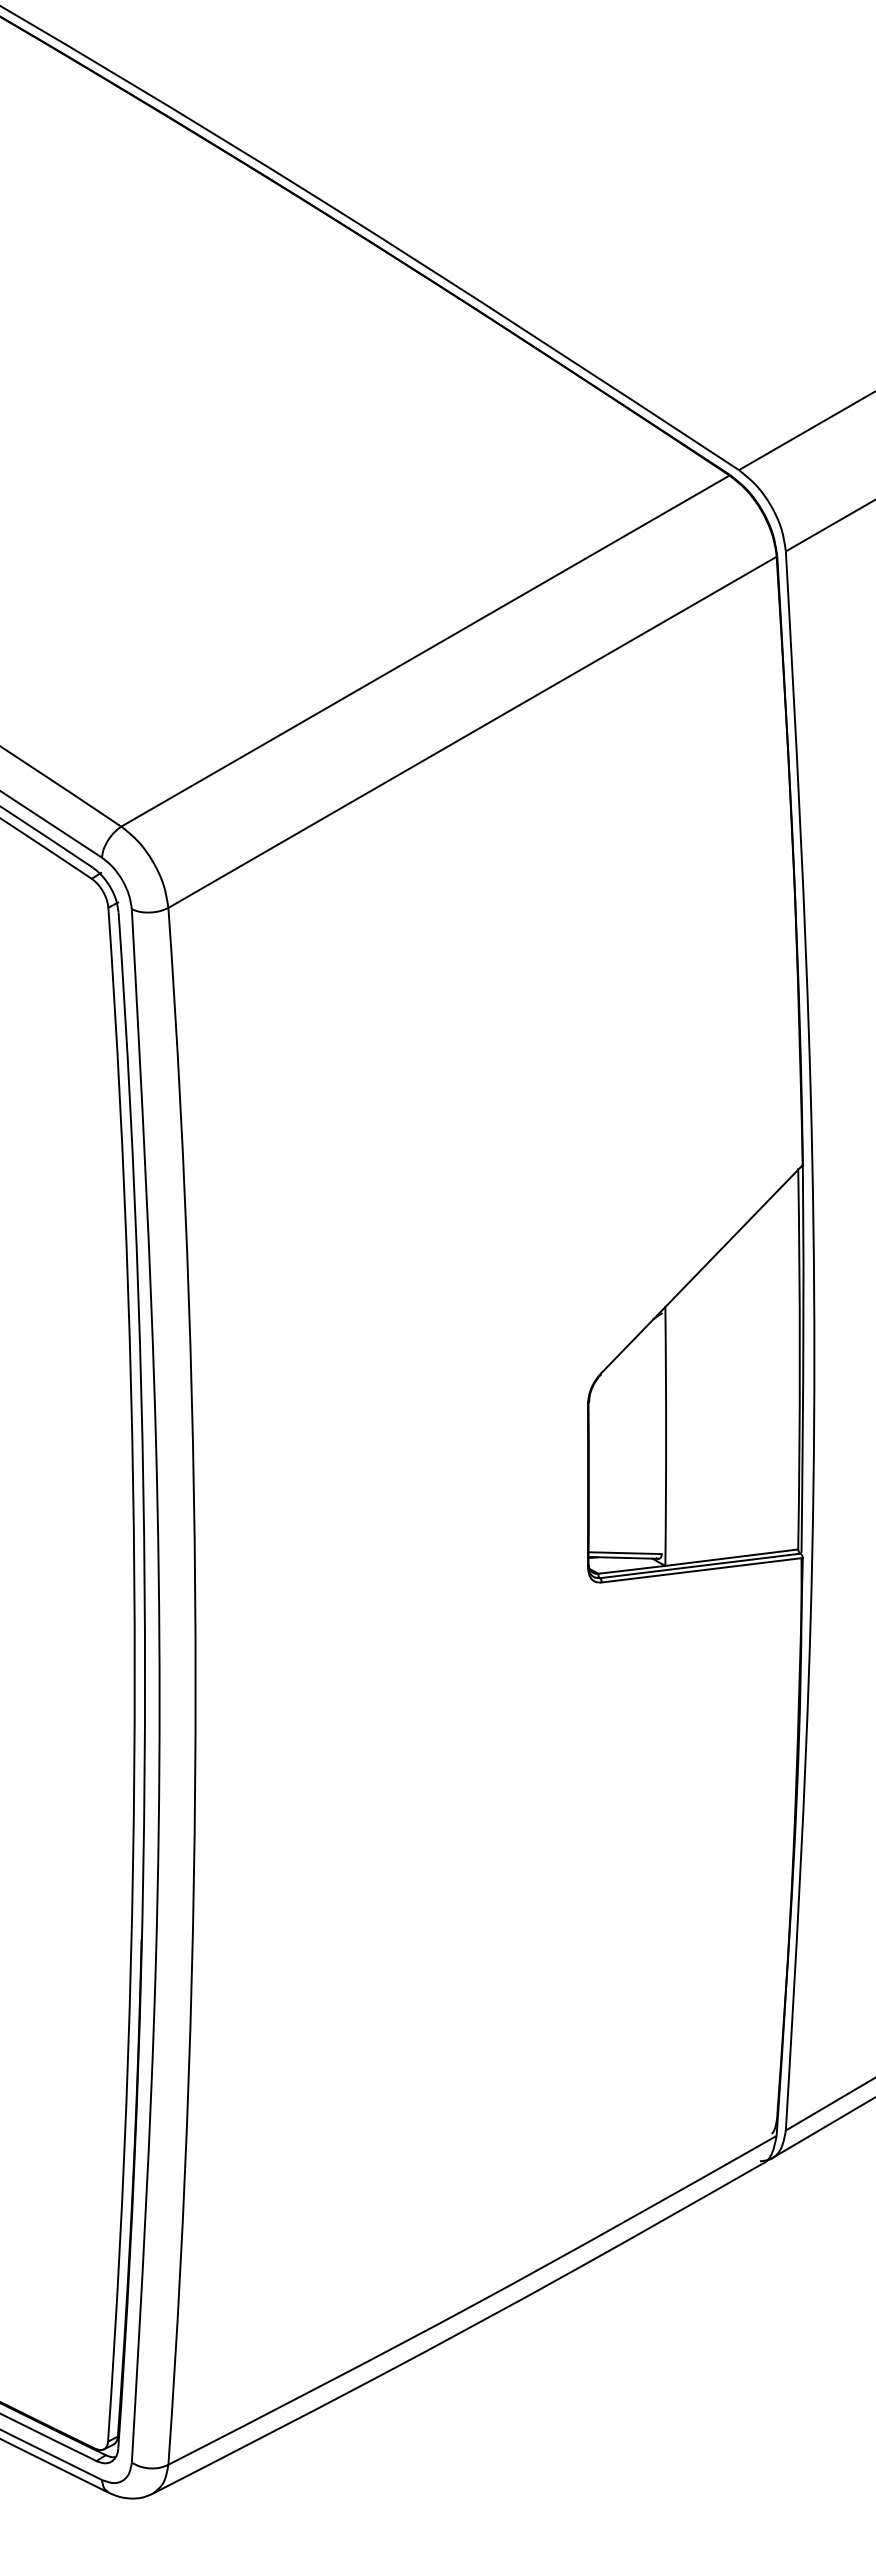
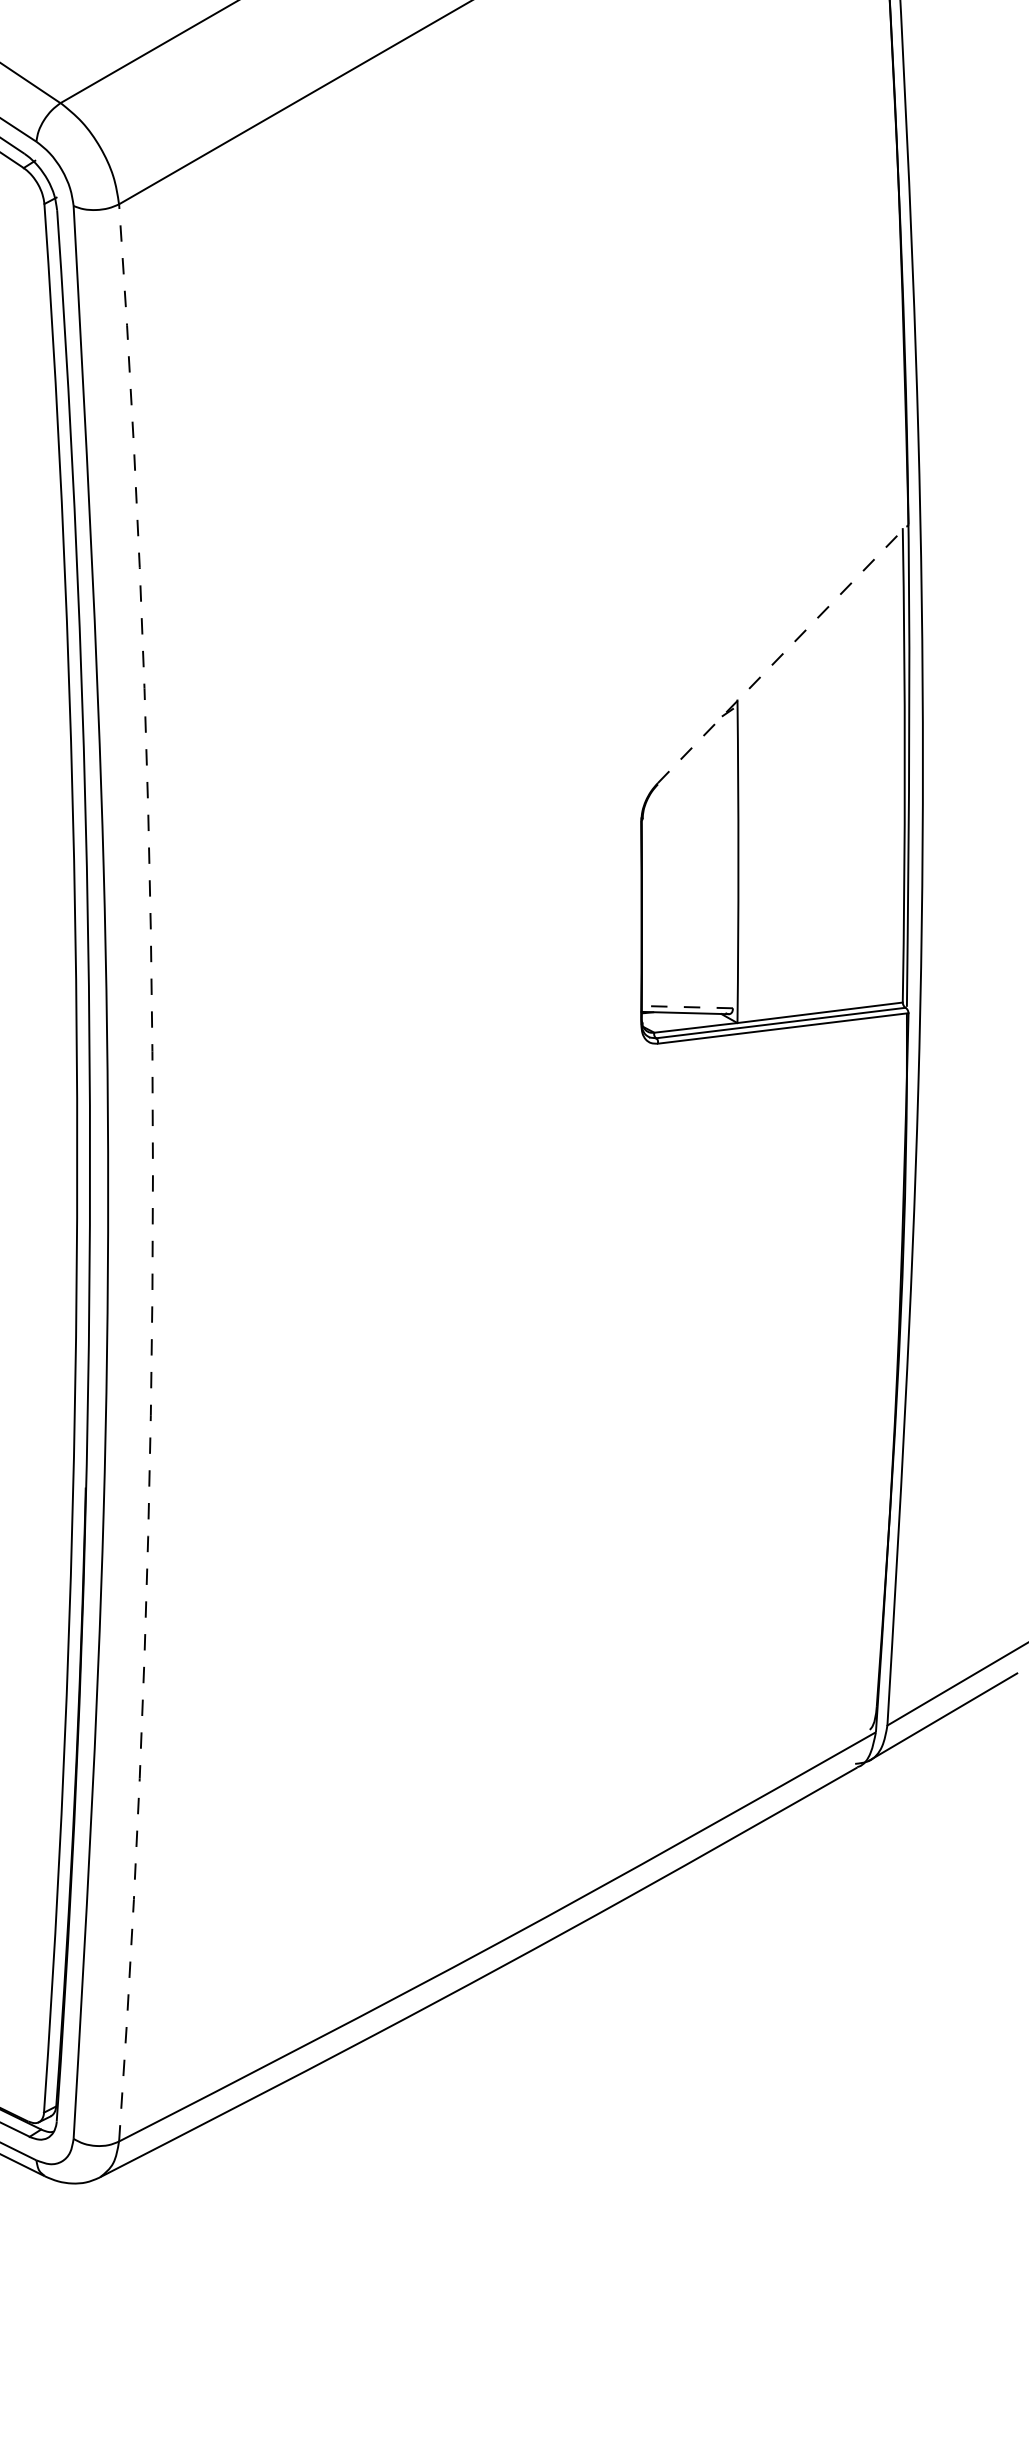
line: (702, 1269) -> (783, 654), solid -> dashed
line: (625, 1553) -> (687, 1007), solid -> dashed
arc: (195, 1686) -> (152, 1173), solid -> dashed

